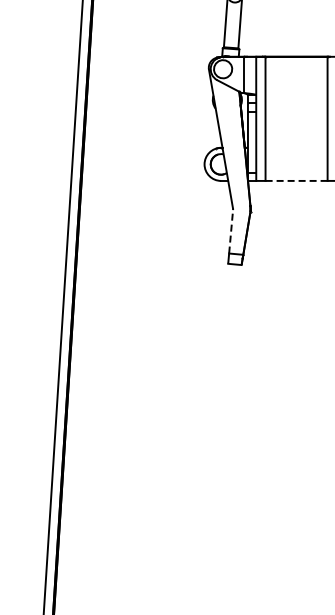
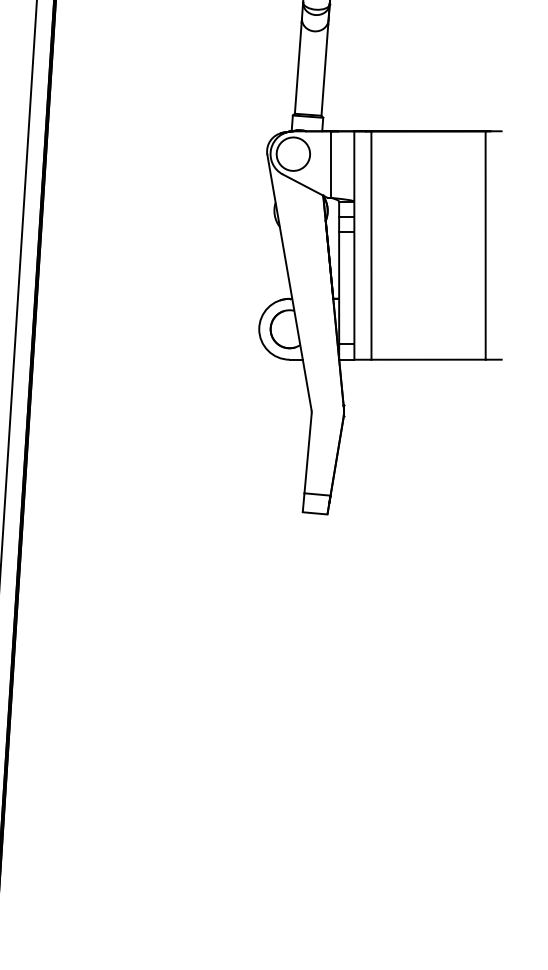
line: (296, 180) -> (428, 358), dashed -> solid
line: (231, 231) -> (308, 452), dashed -> solid

